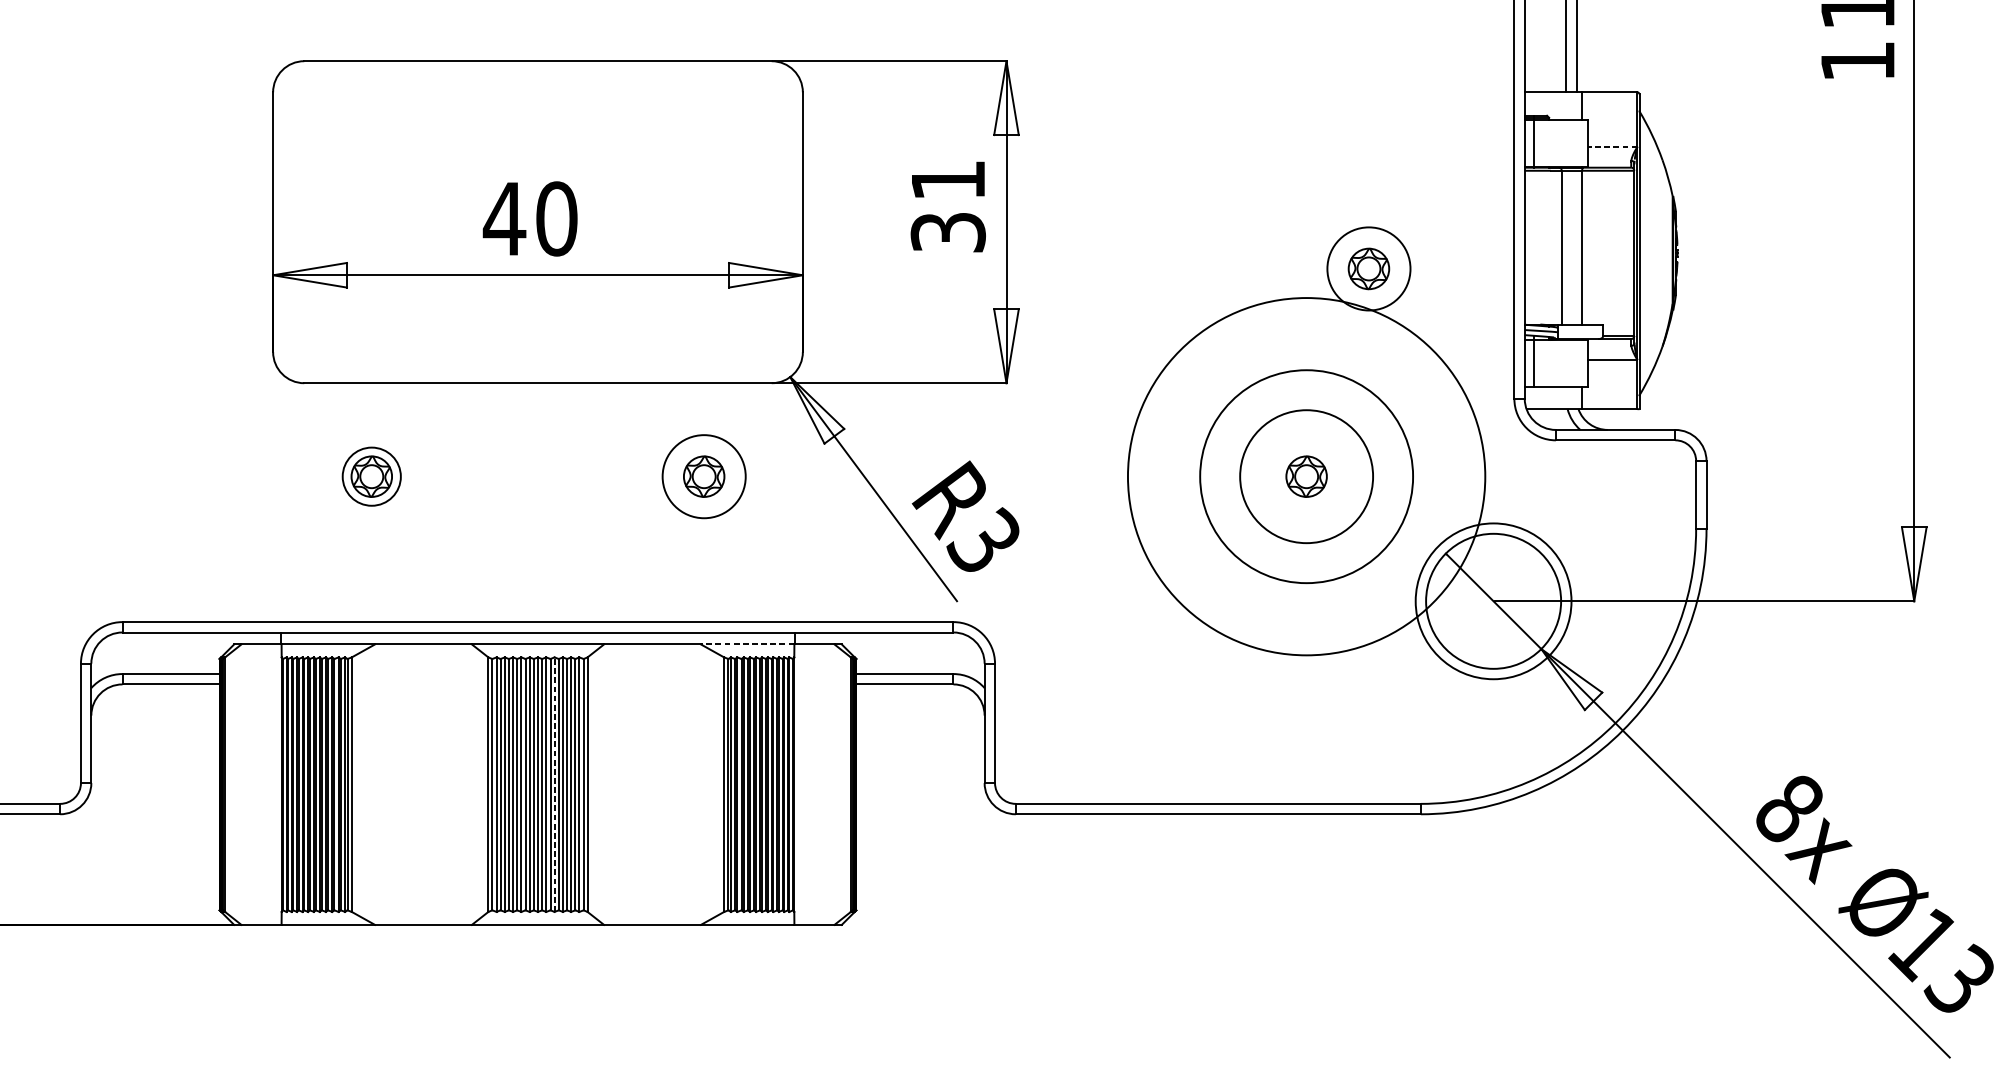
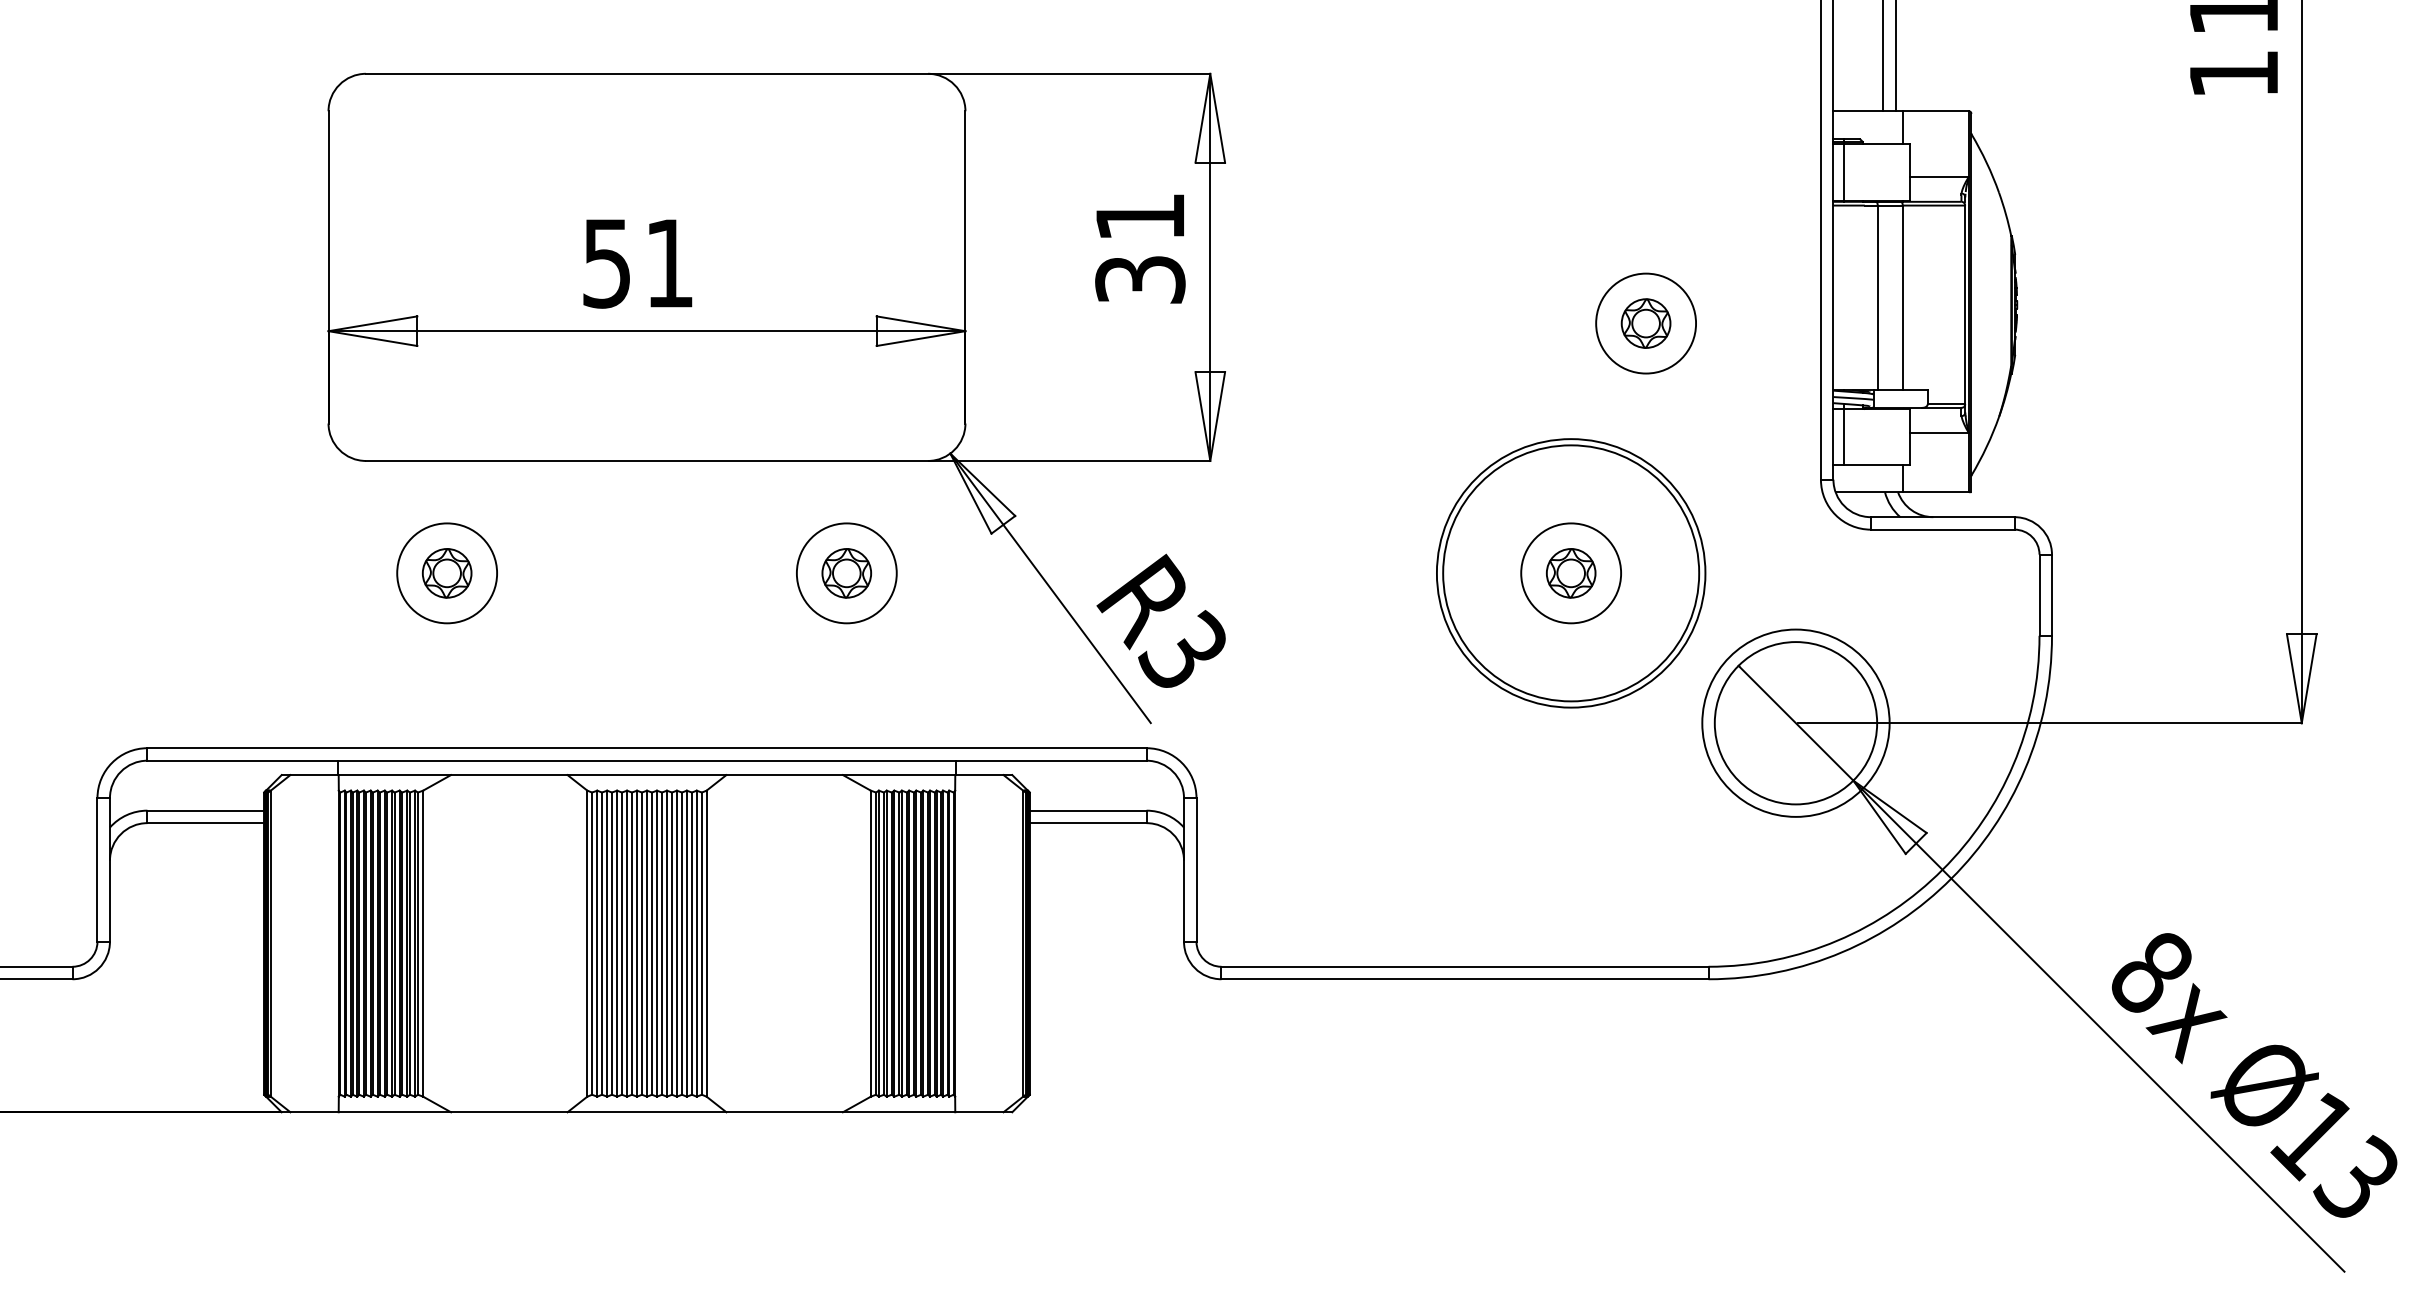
line: (1612, 146) -> (1939, 176), dashed -> solid
text: (530, 218) -> (637, 263), 40 -> 51
circle: (372, 476) -> (447, 573), size x1.43
circle: (1306, 476) -> (1570, 573), size x0.62
circle: (1306, 476) -> (1571, 573), size x0.62
line: (747, 644) -> (898, 775), dashed -> solid
line: (554, 784) -> (666, 943), dashed -> solid

